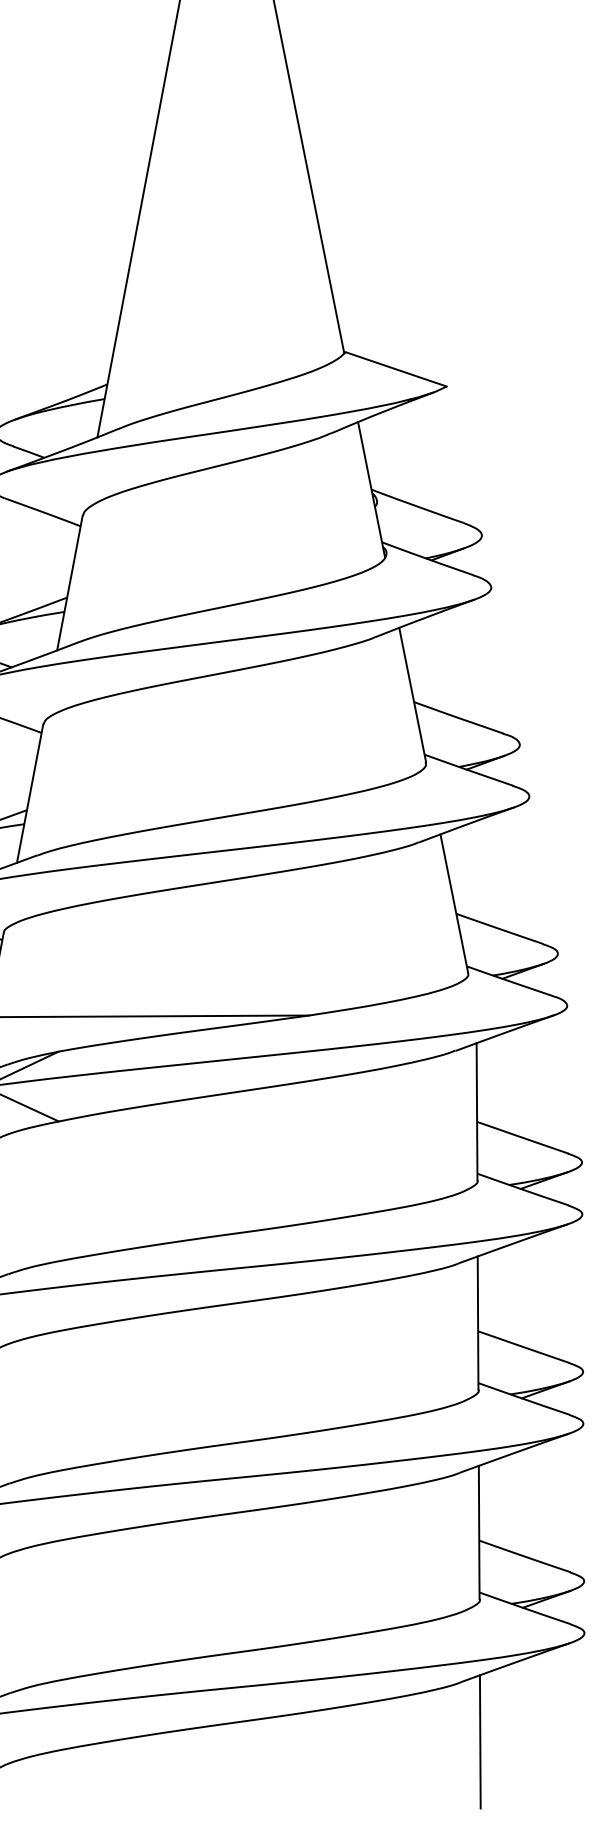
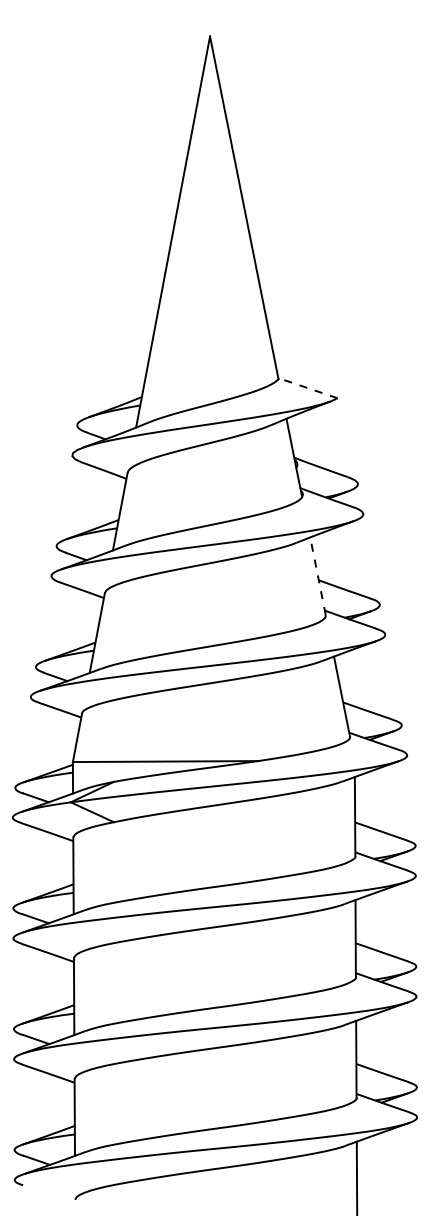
line: (396, 369) -> (308, 388), solid -> dashed
line: (411, 693) -> (317, 575), solid -> dashed

